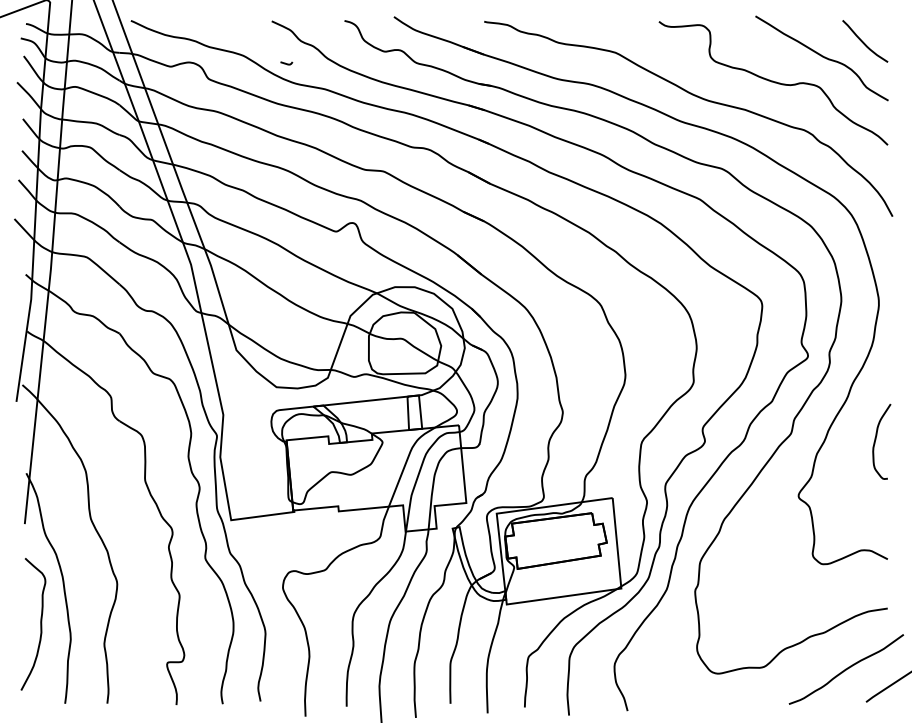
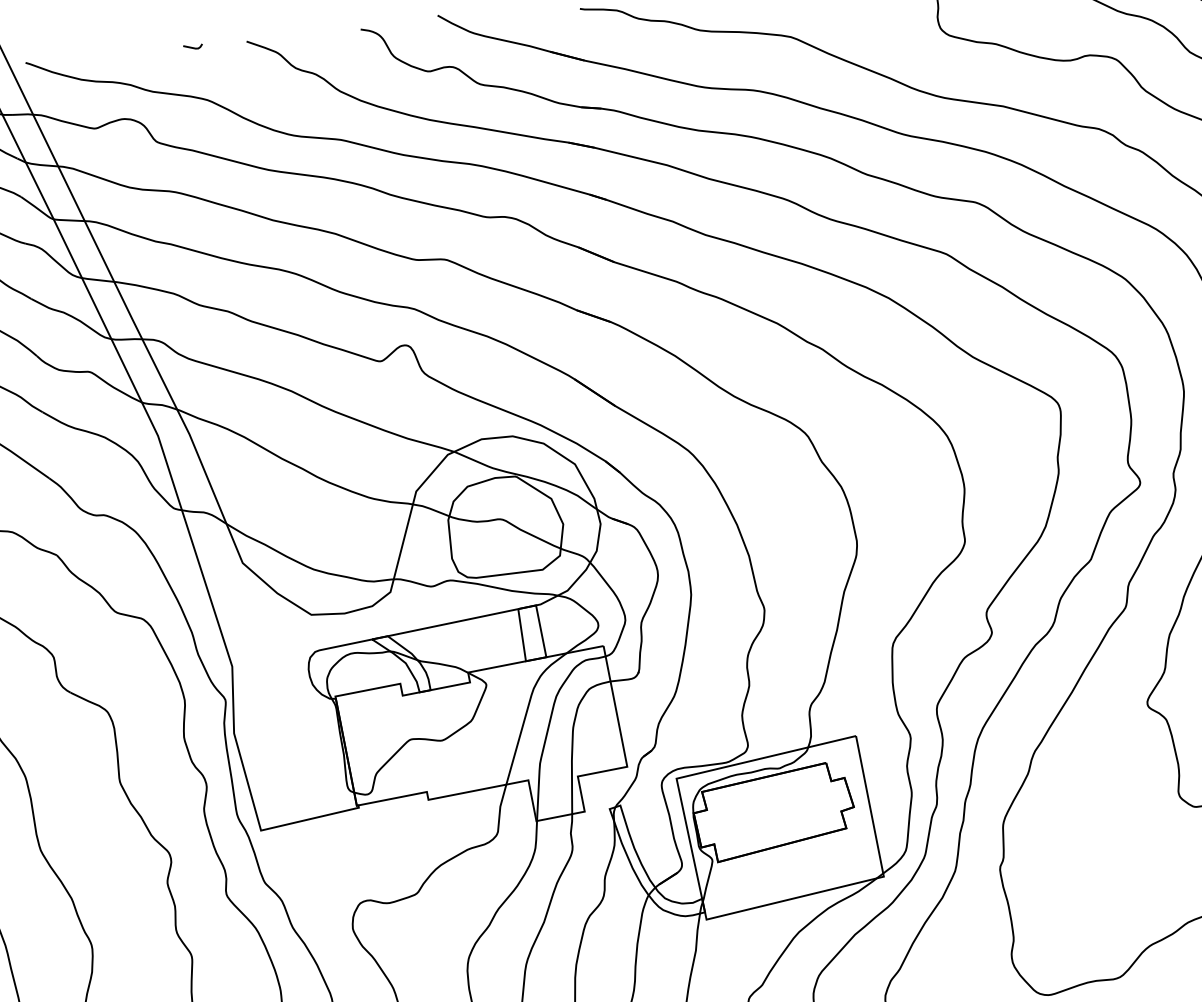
line: (286, 63) -> (192, 47), moved

